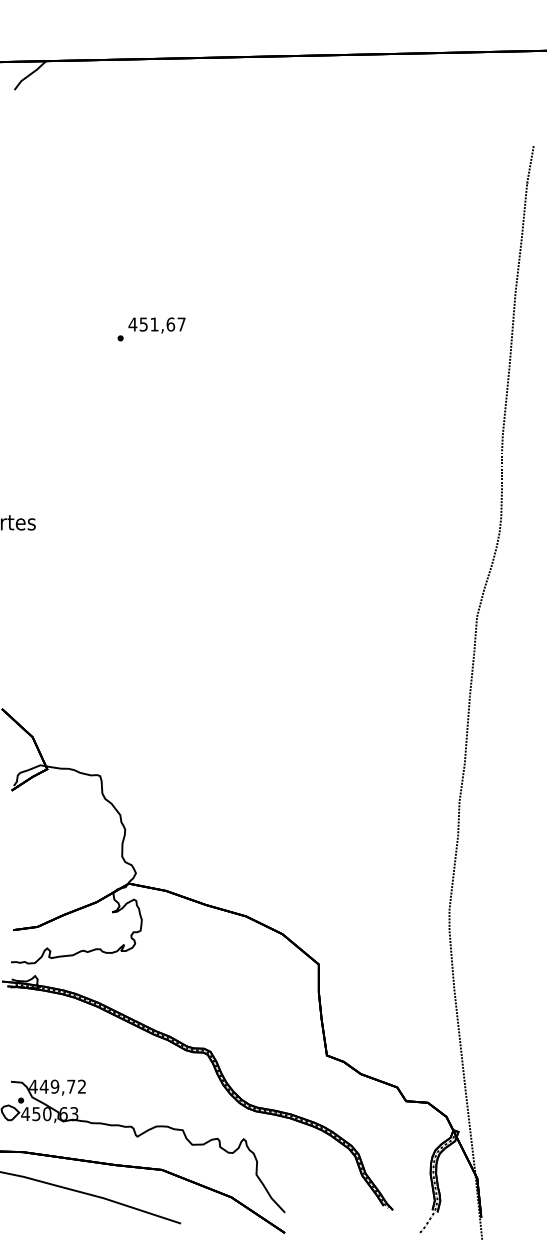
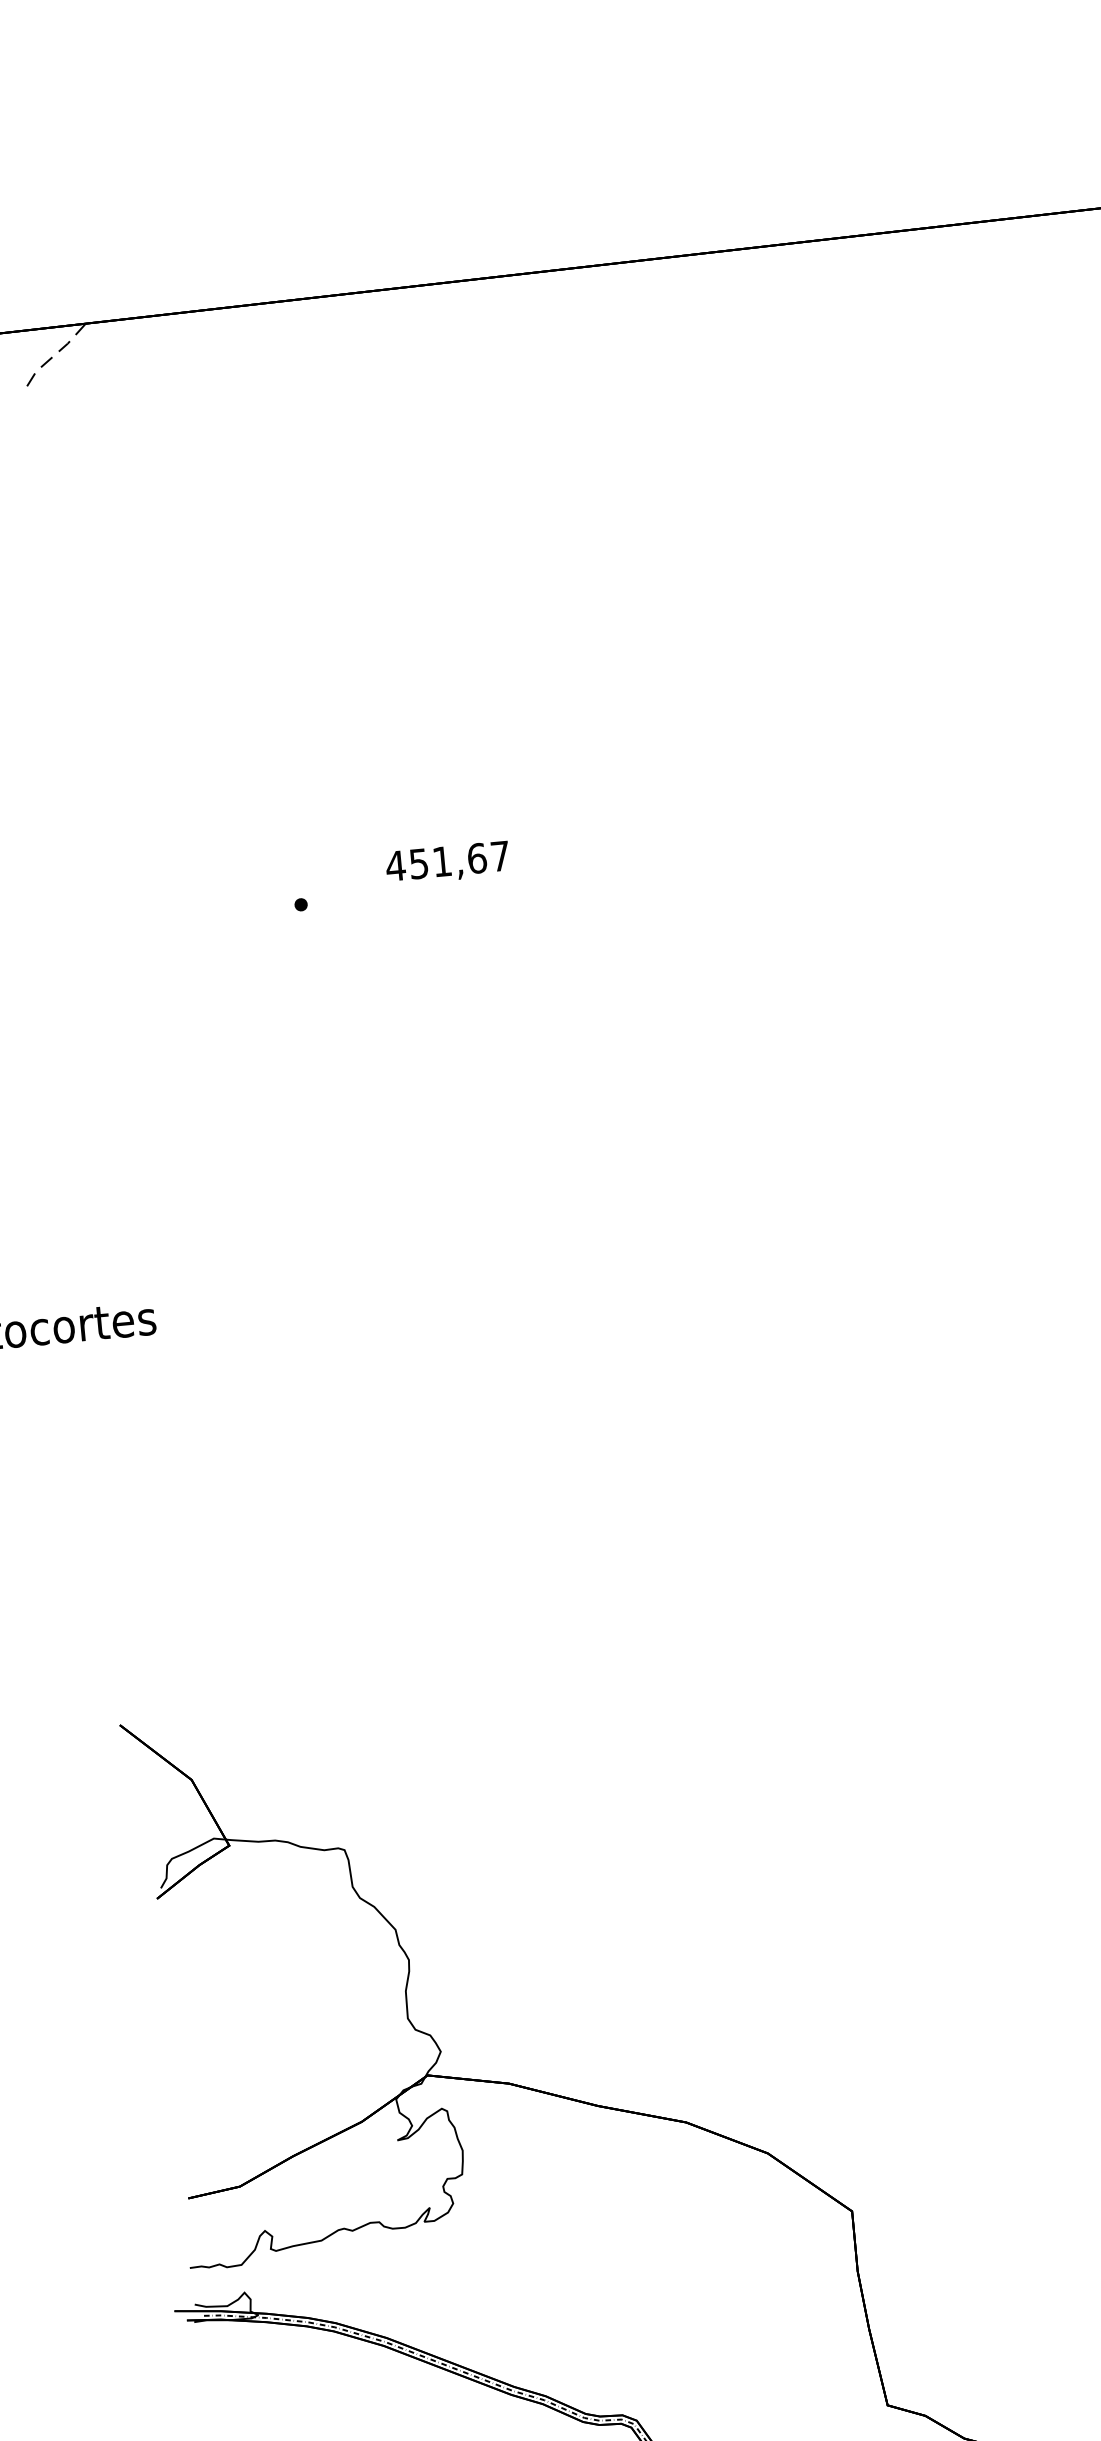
line: (29, 75) -> (52, 357), solid -> dashed
text: (156, 325) -> (446, 863), moved

